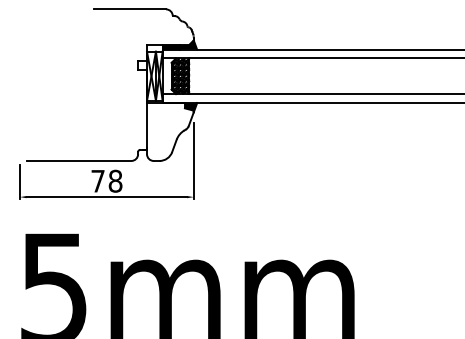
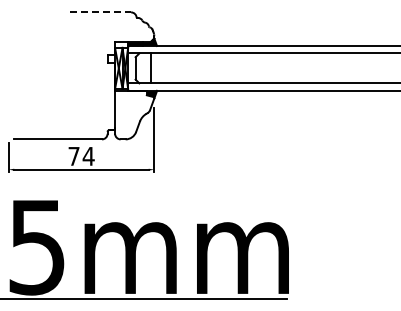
line: (130, 9) -> (101, 12), solid -> dashed
hatch: (179, 76) -> (142, 68), removed
text: (115, 180) -> (88, 155), 78 -> 74

